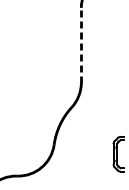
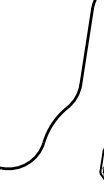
line: (81, 44) -> (86, 46), dashed -> solid

